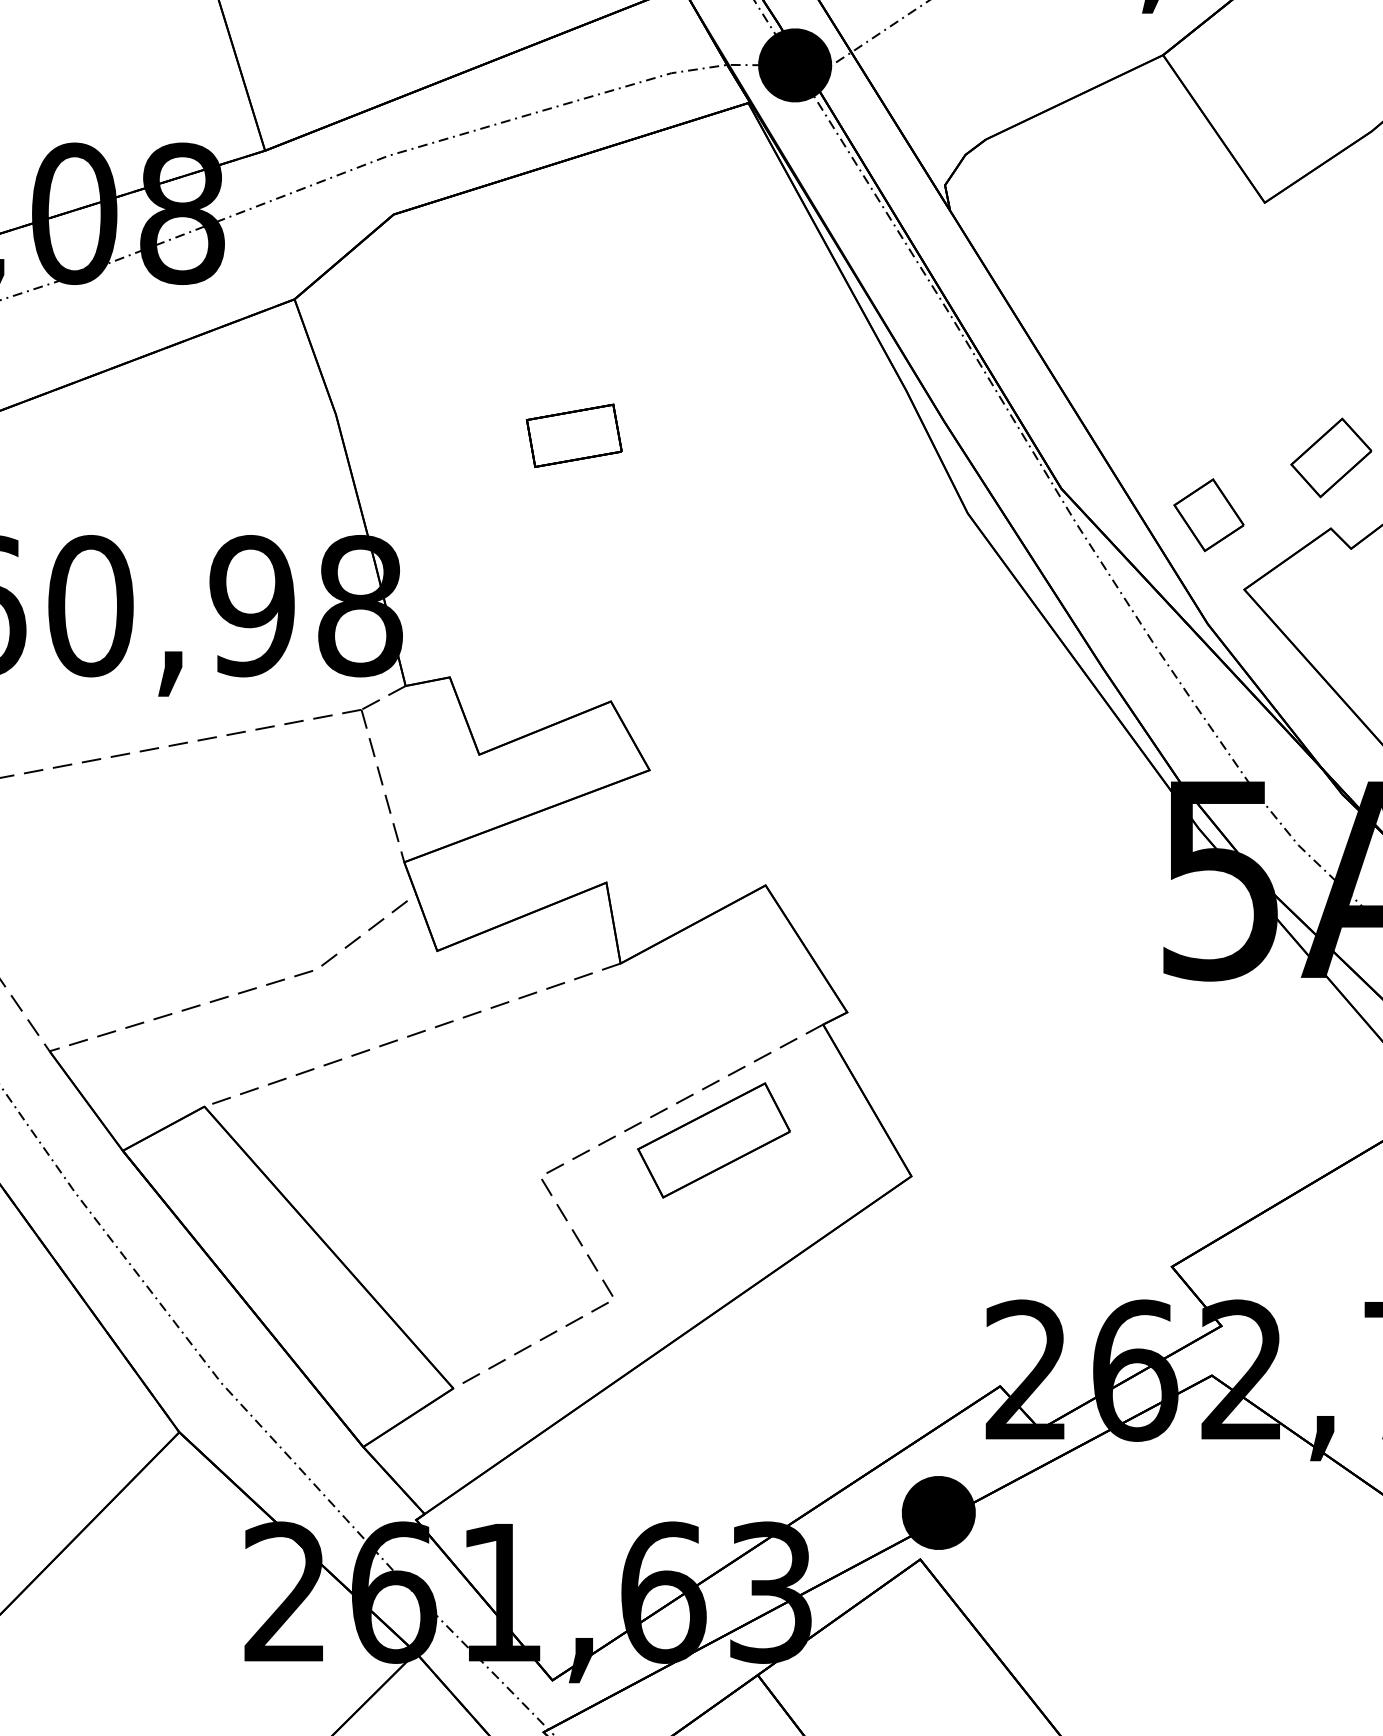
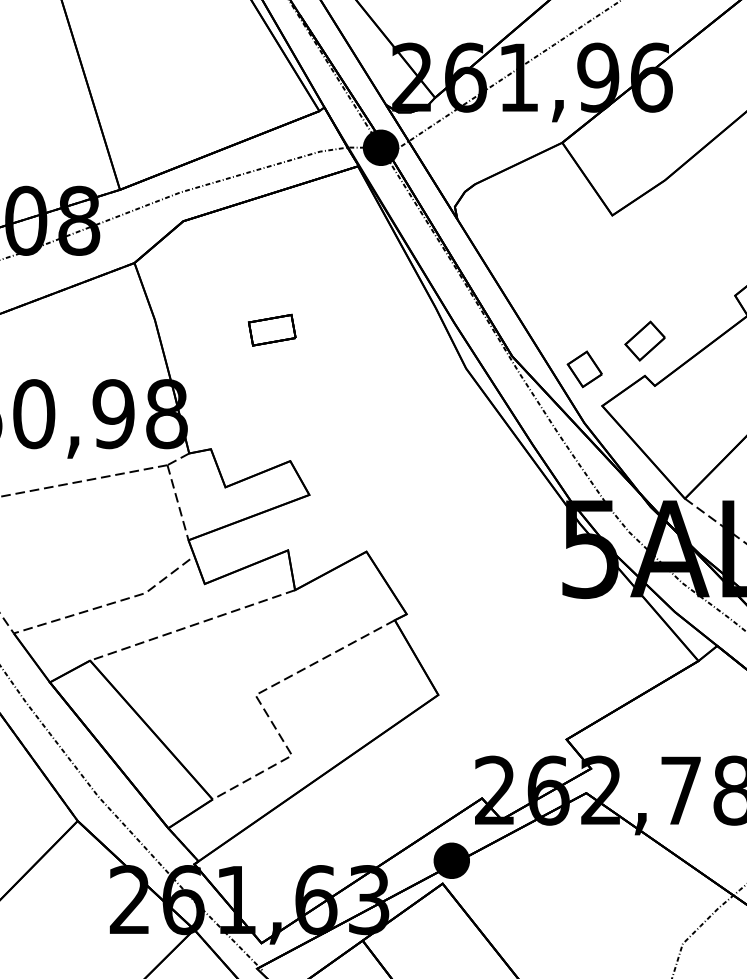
part: (712, 1140) -> (340, 677), removed

